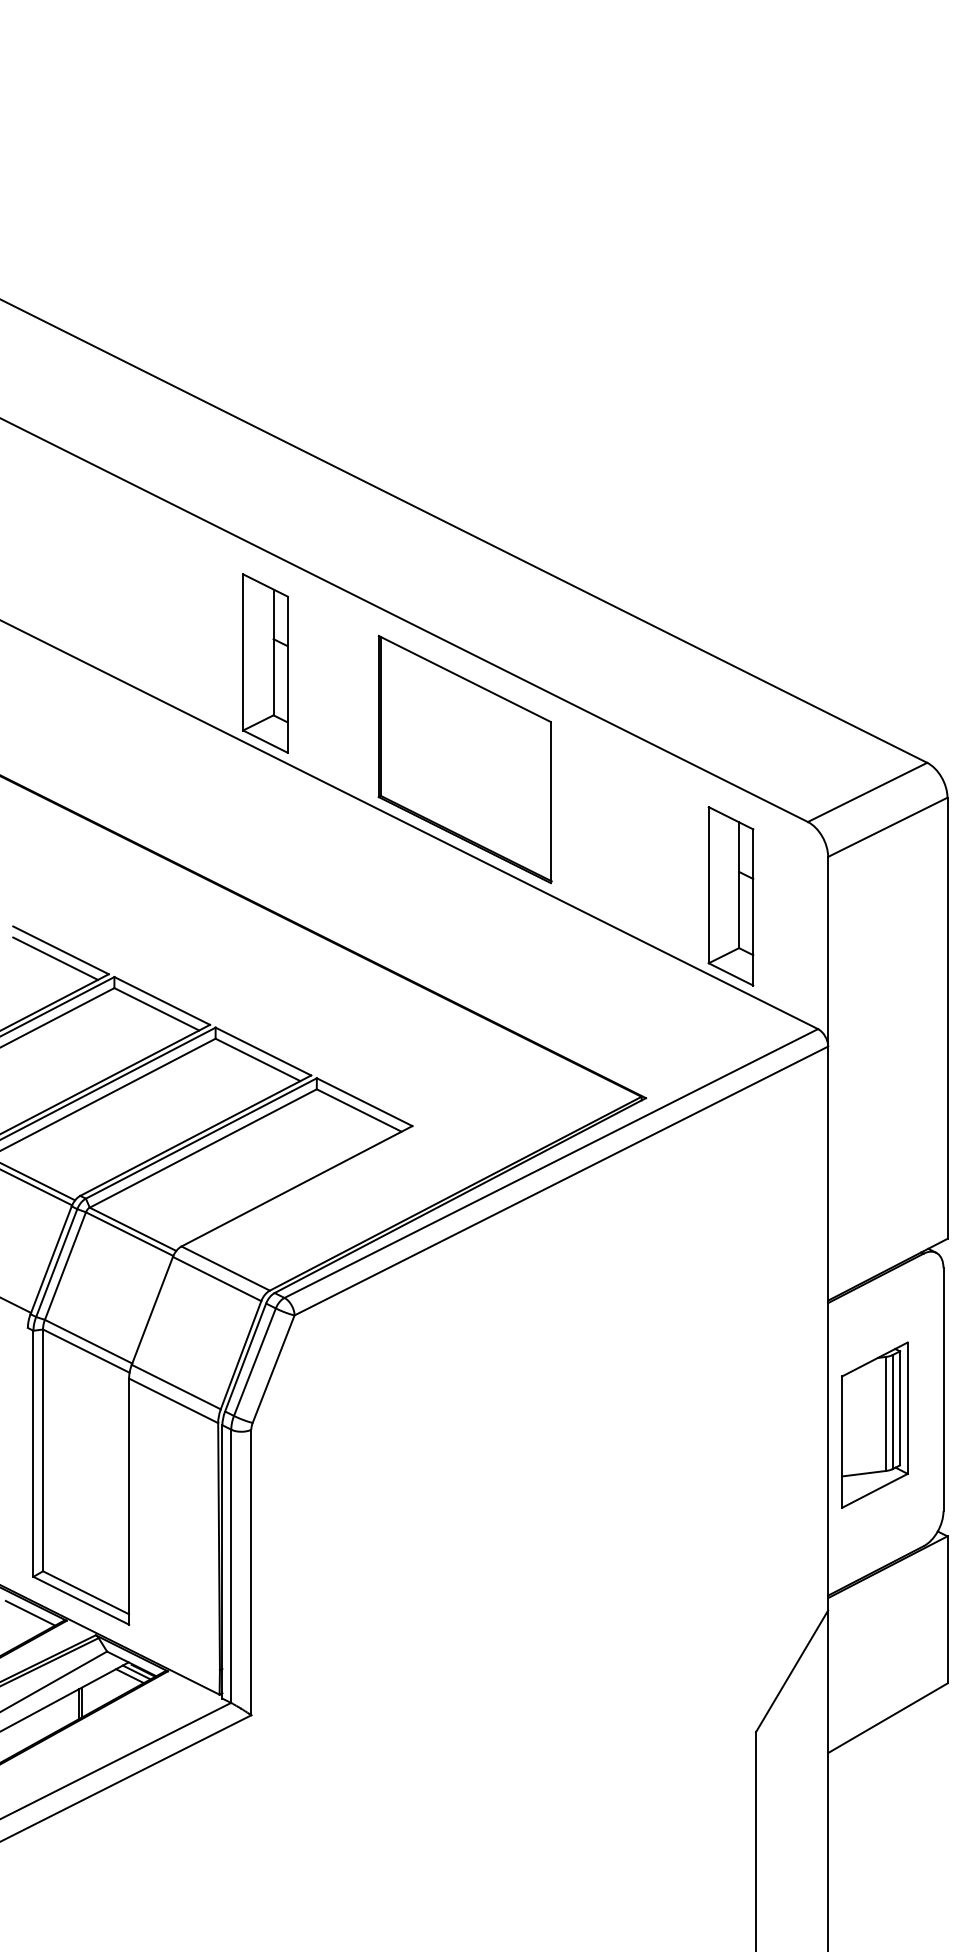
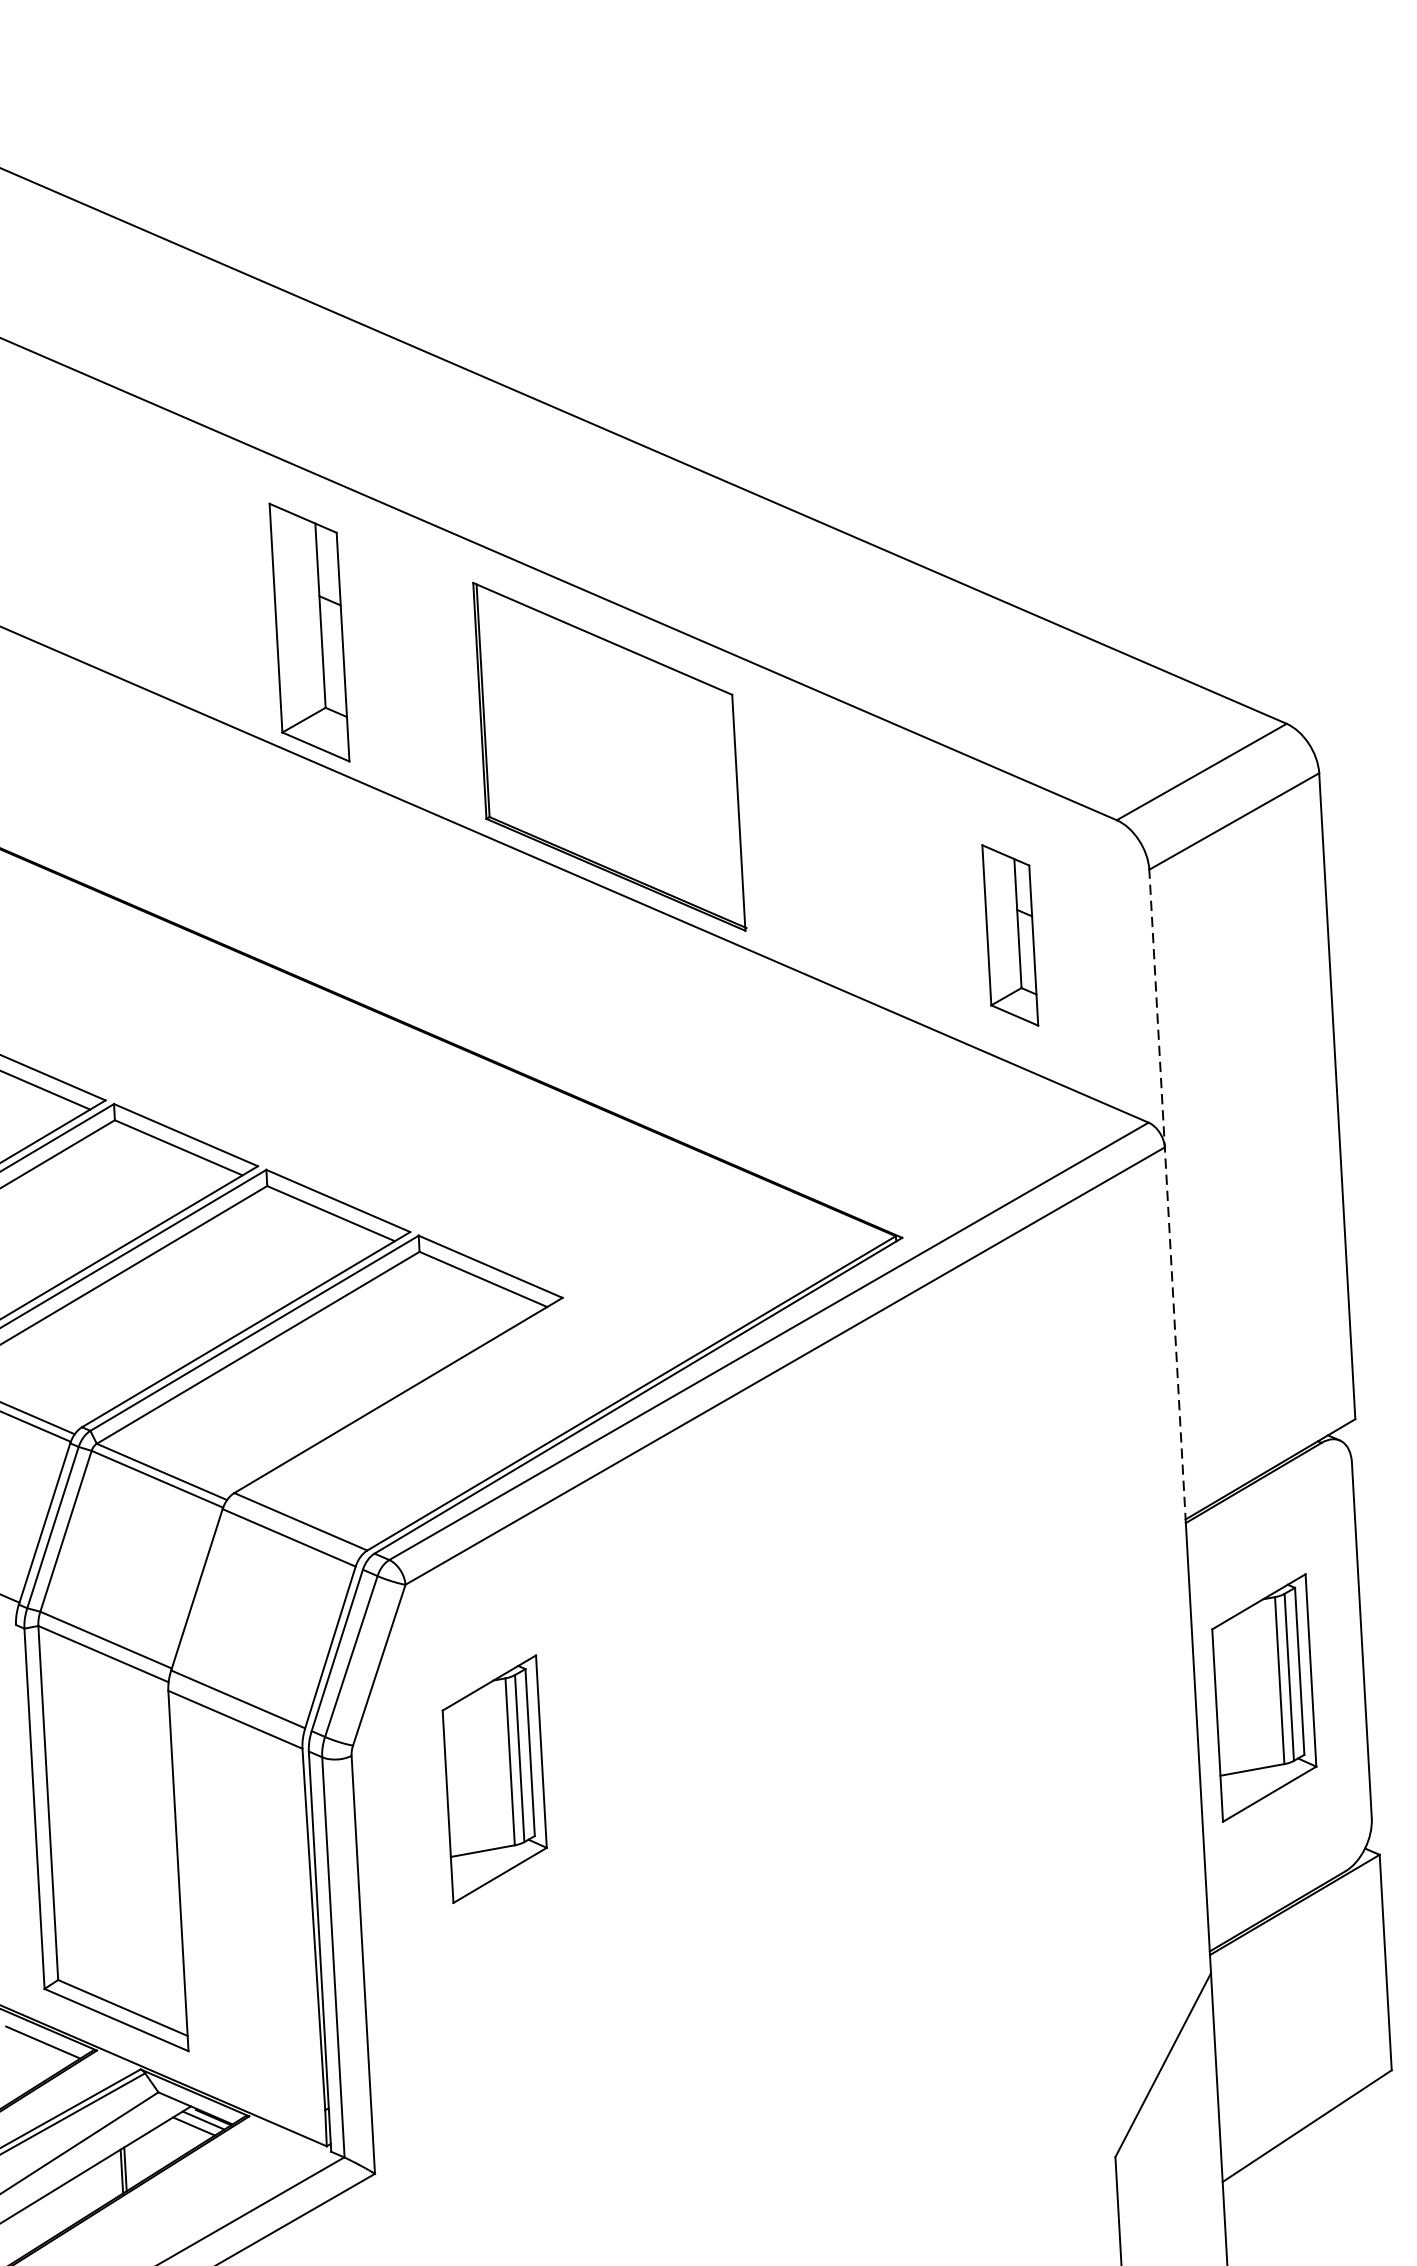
part: (730, 896) -> (1009, 935), size x0.7
line: (828, 1079) -> (1168, 1195), solid -> dashed
part: (347, 1450) -> (494, 1778), added

